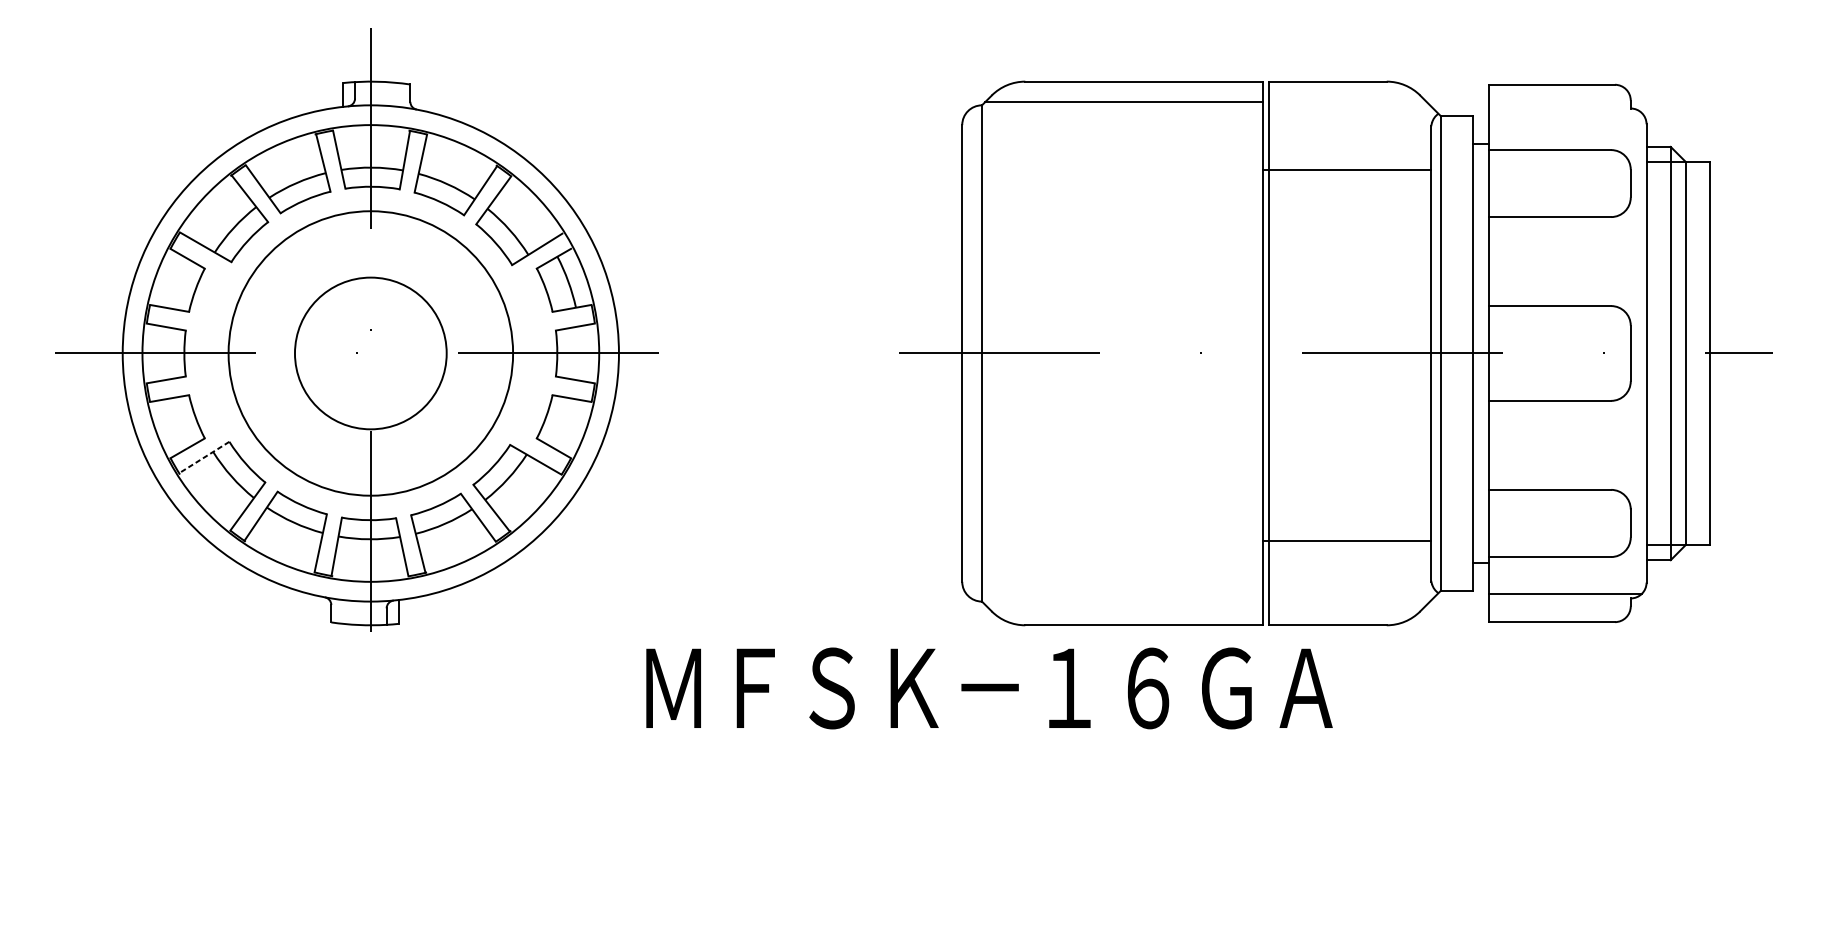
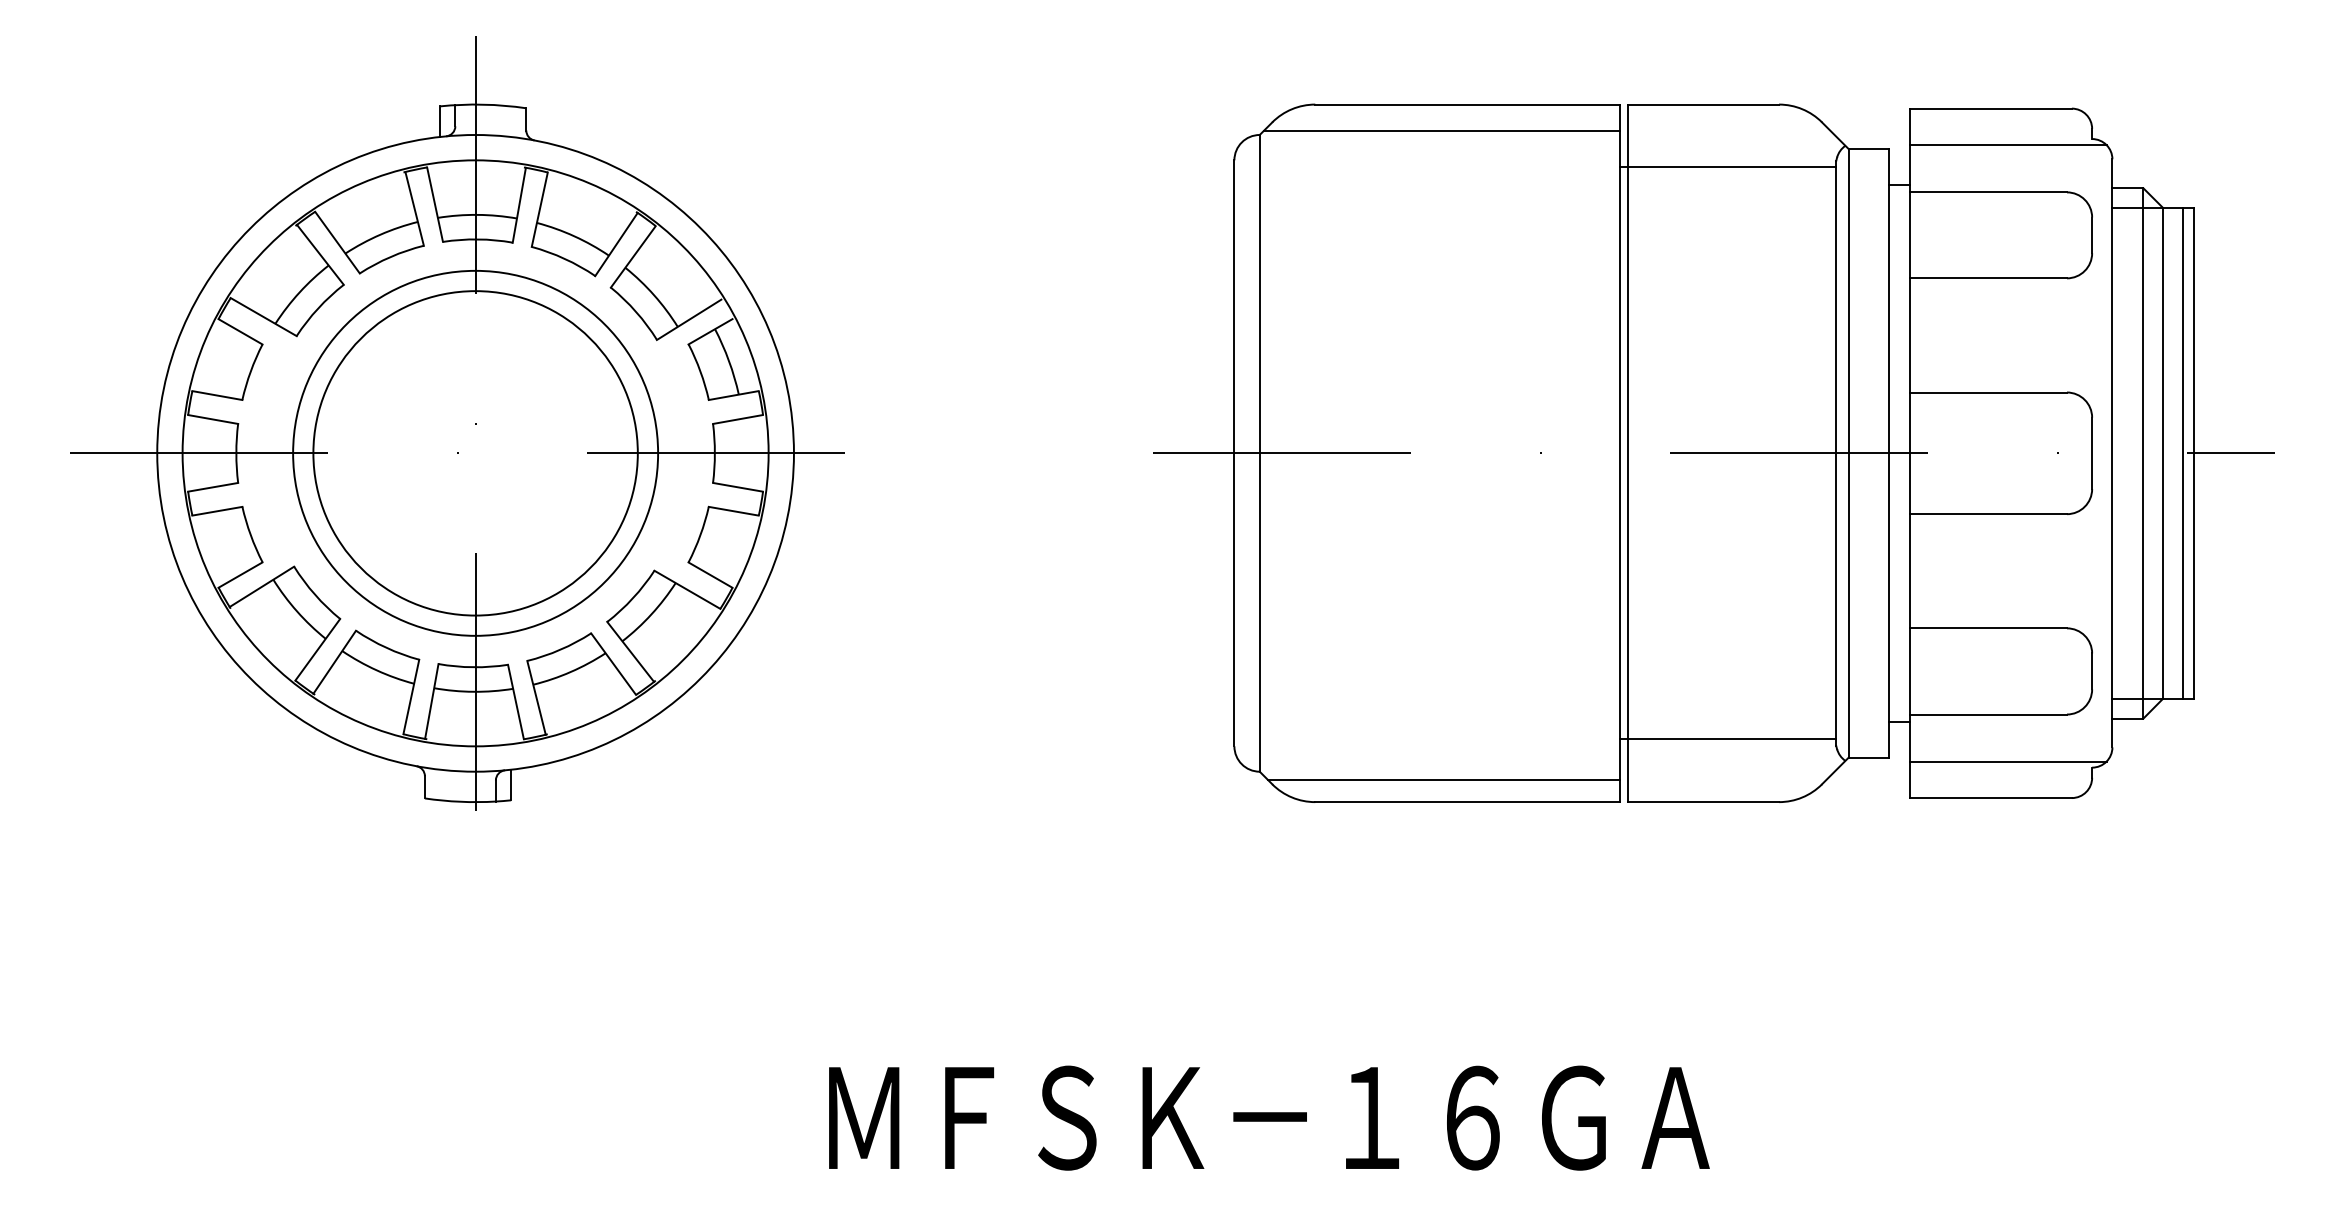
line: (1564, 113) -> (2007, 145), added
line: (1346, 169) -> (1727, 167), moved
circle: (370, 353) -> (475, 453), size x1.67
line: (1701, 353) -> (2183, 453), added
line: (203, 458) -> (261, 587), dashed -> solid
line: (1346, 541) -> (1727, 739), moved
line: (1125, 608) -> (1443, 780), added
text: (989, 687) -> (1269, 1117), moved

